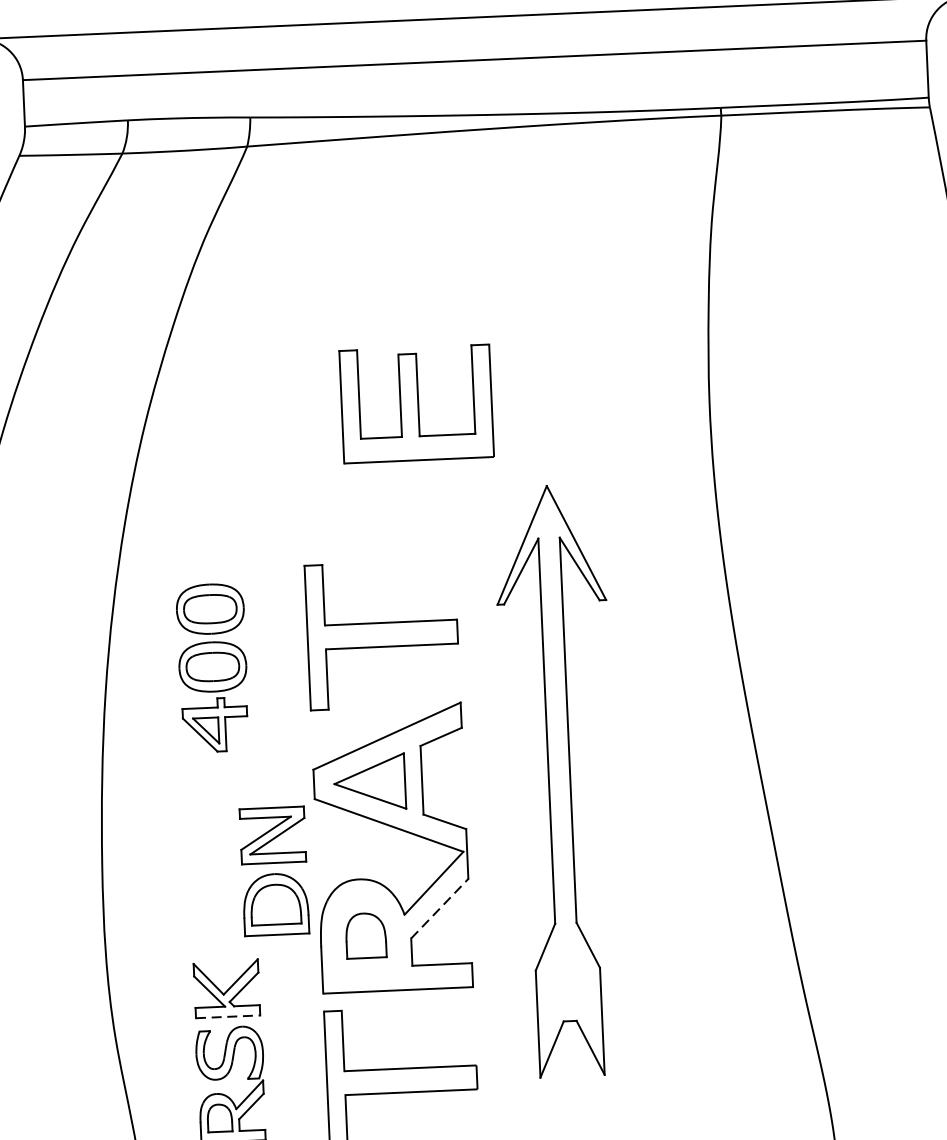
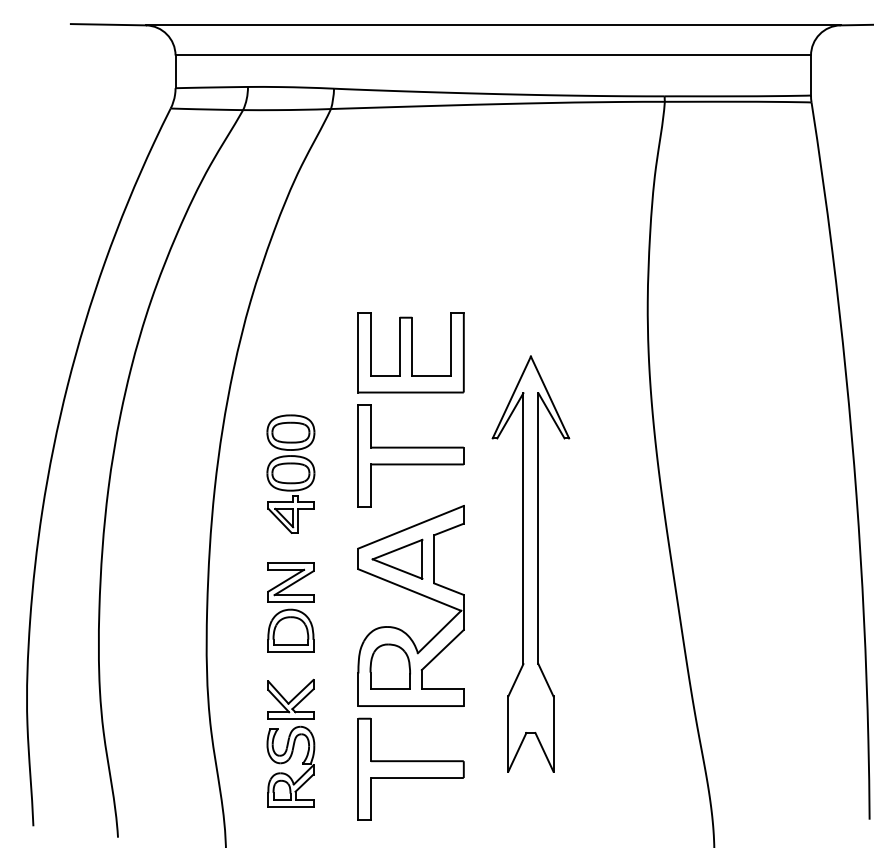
part: (415, 403) -> (410, 352), moved
part: (273, 871) -> (290, 607), moved
line: (440, 907) -> (443, 649), dashed -> solid
part: (364, 935) -> (389, 666), size x1.43
line: (227, 1016) -> (290, 719), dashed -> solid

